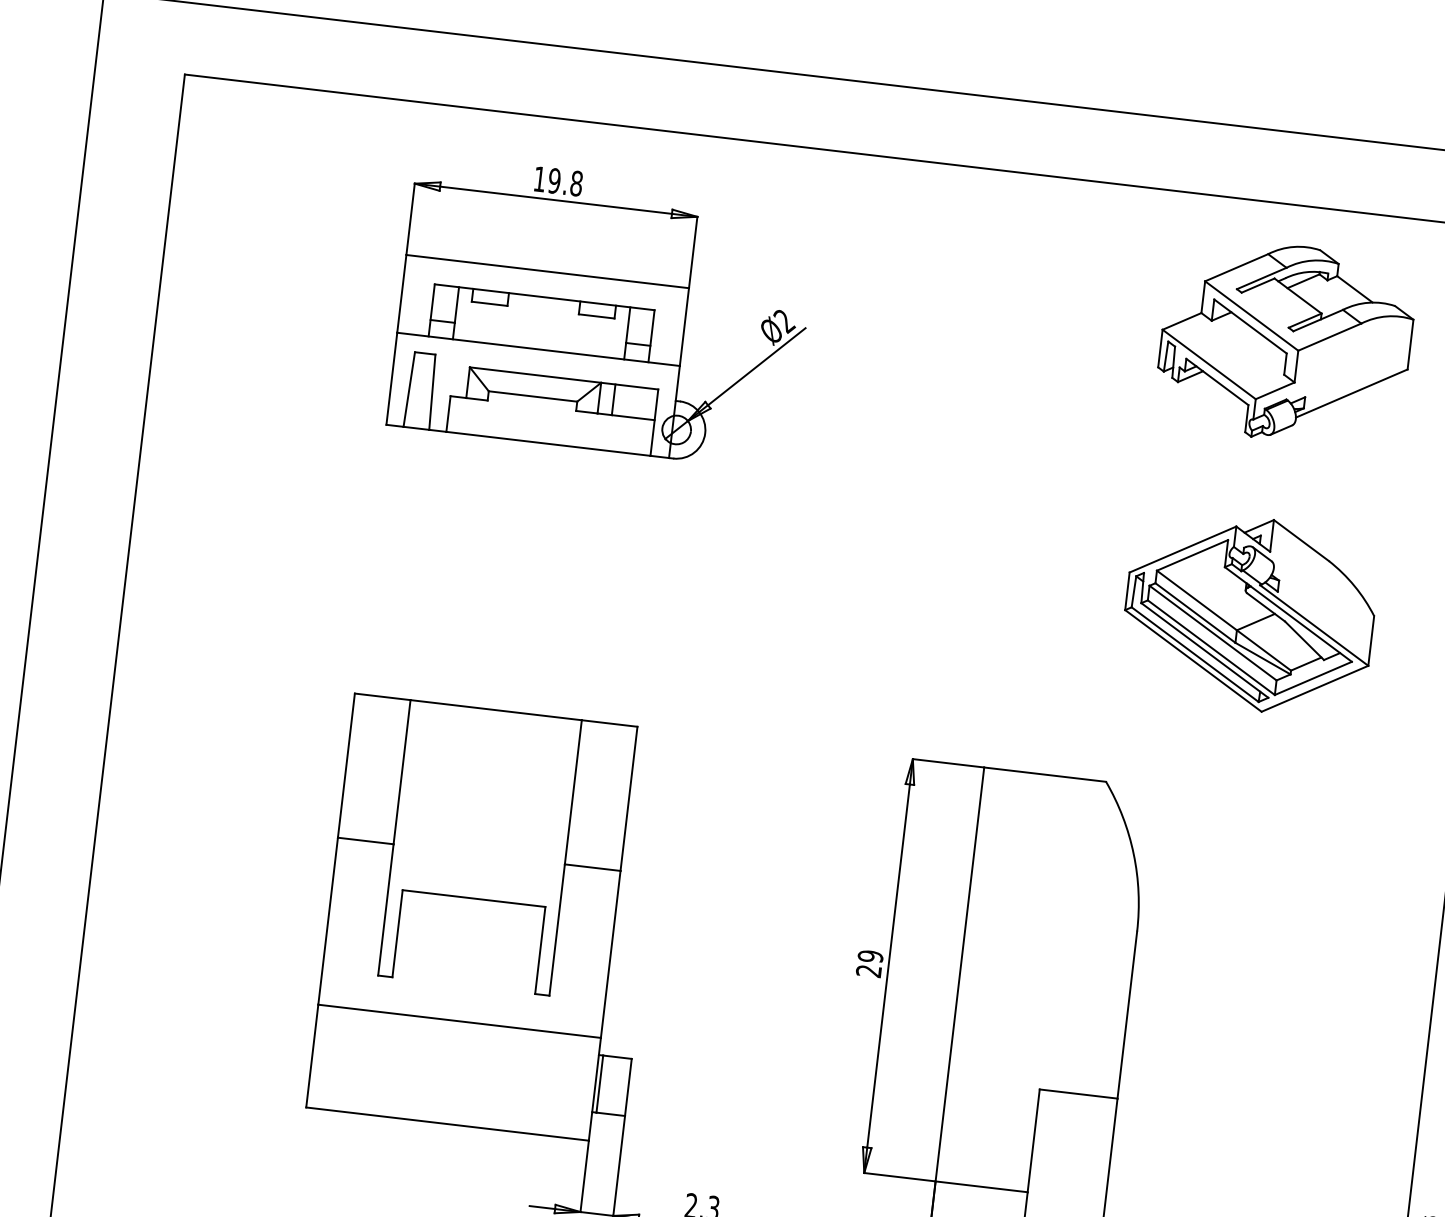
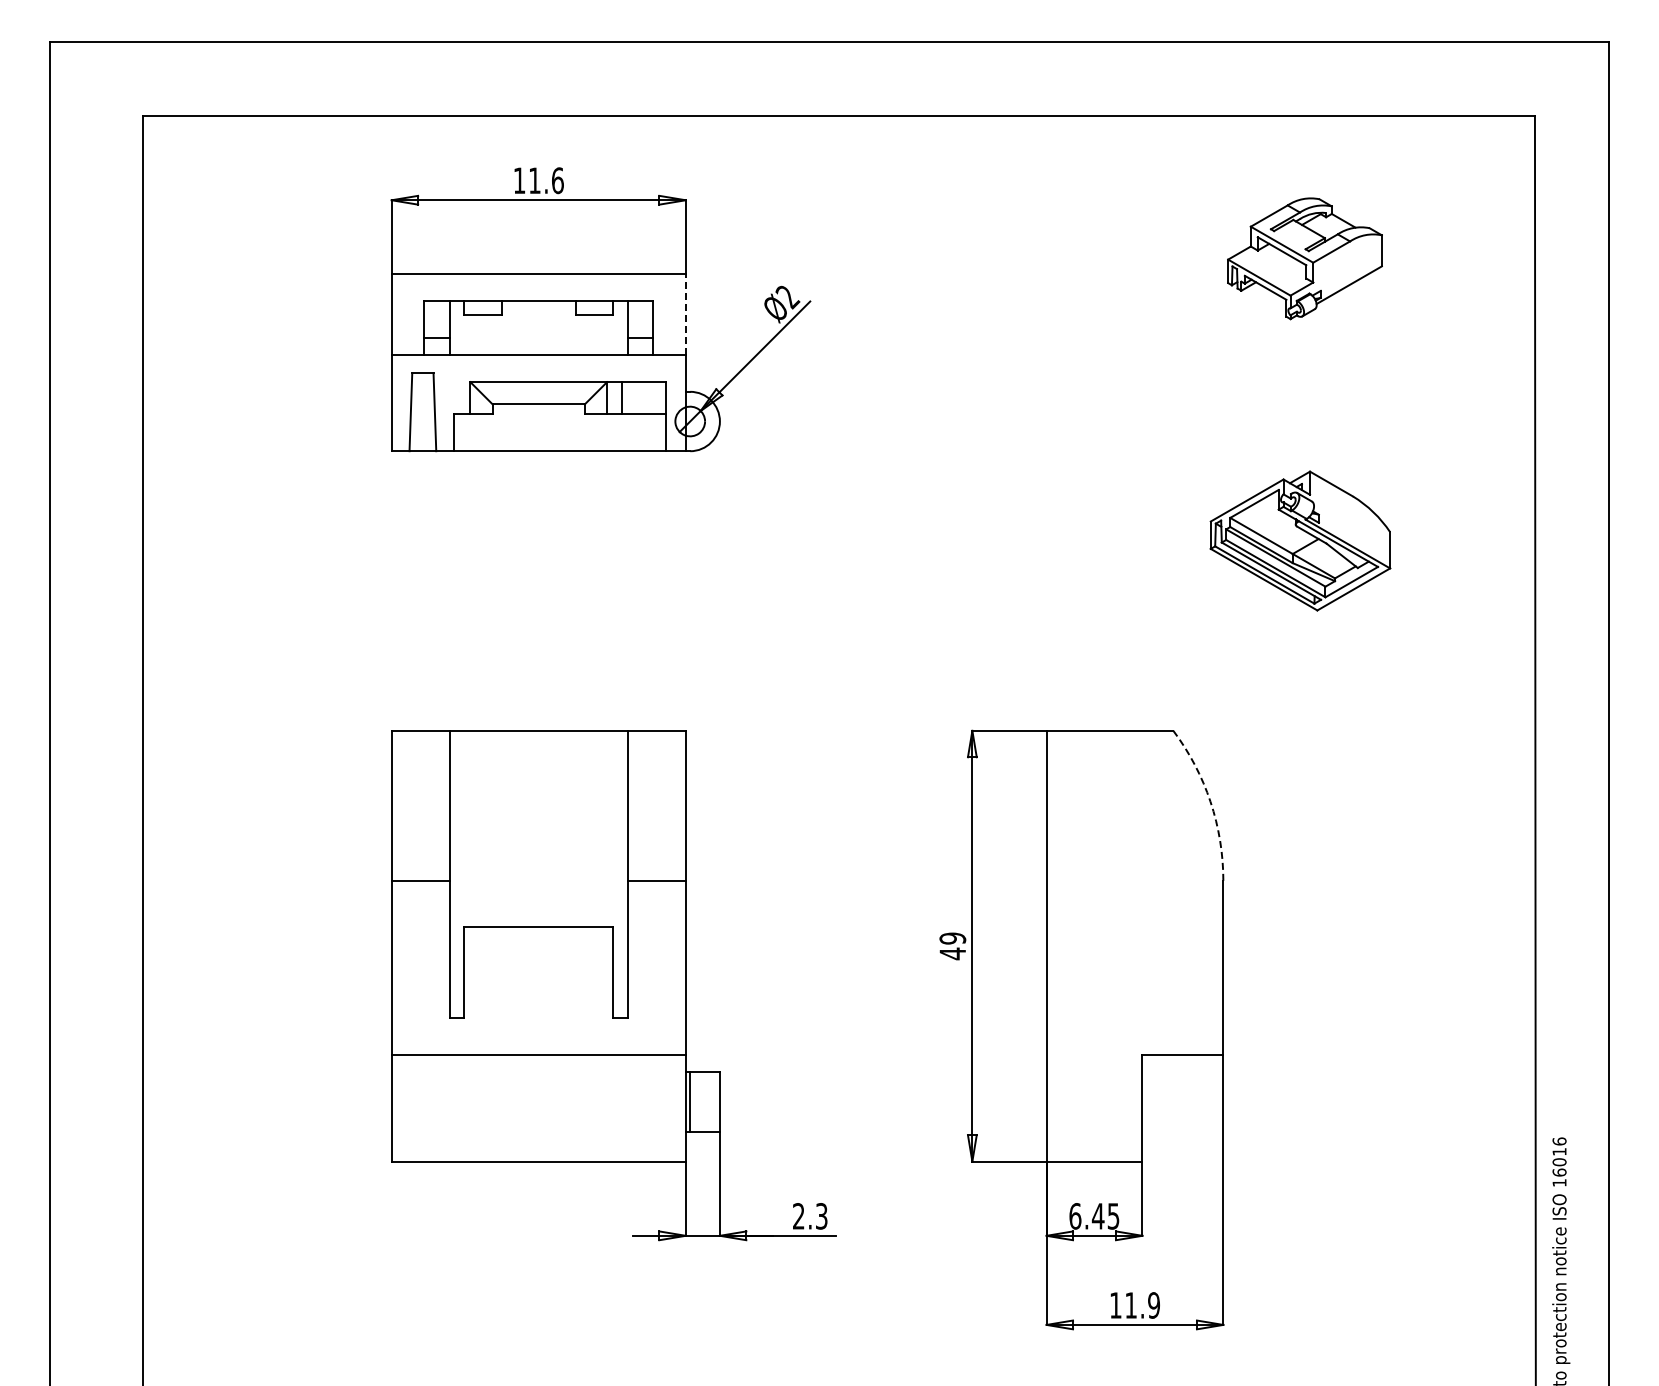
text: (564, 182) -> (545, 180), 19.8 -> 11.6
line: (684, 326) -> (685, 314), solid -> dashed
part: (1285, 342) -> (1304, 258), size x0.6
part: (1249, 613) -> (1300, 540), size x0.7
arc: (1133, 853) -> (1210, 801), solid -> dashed
text: (868, 970) -> (952, 953), 29 -> 49

